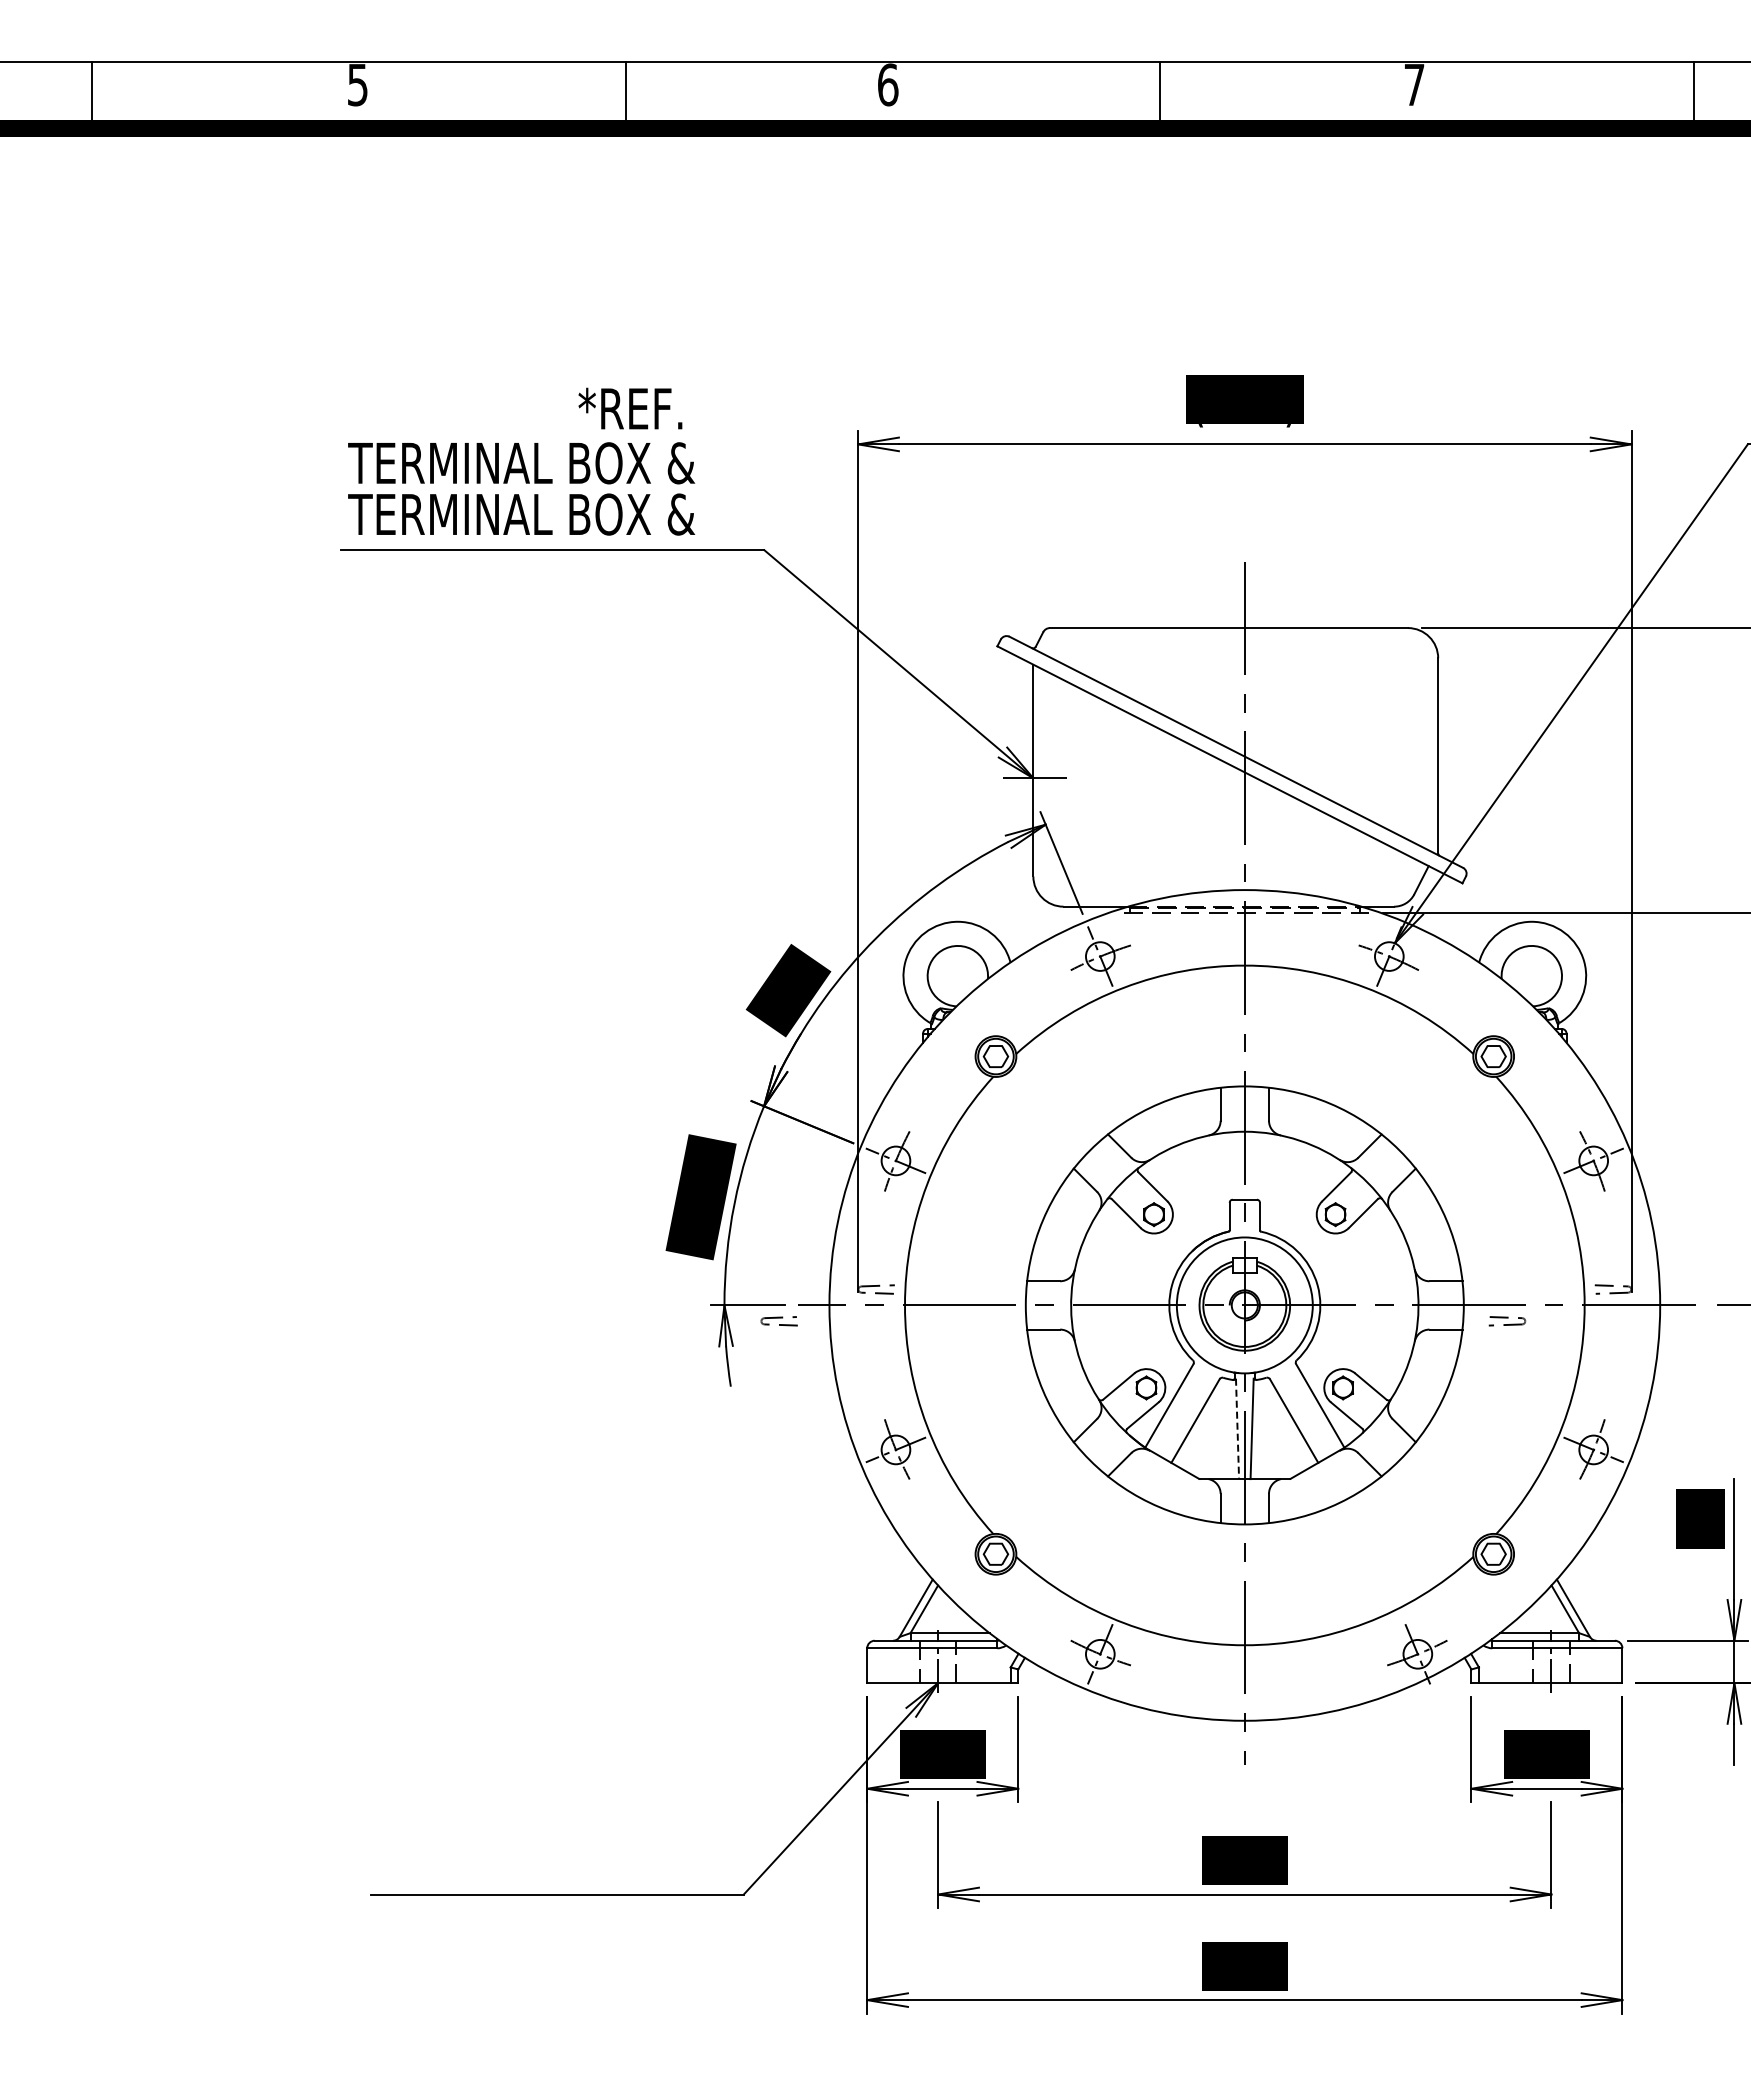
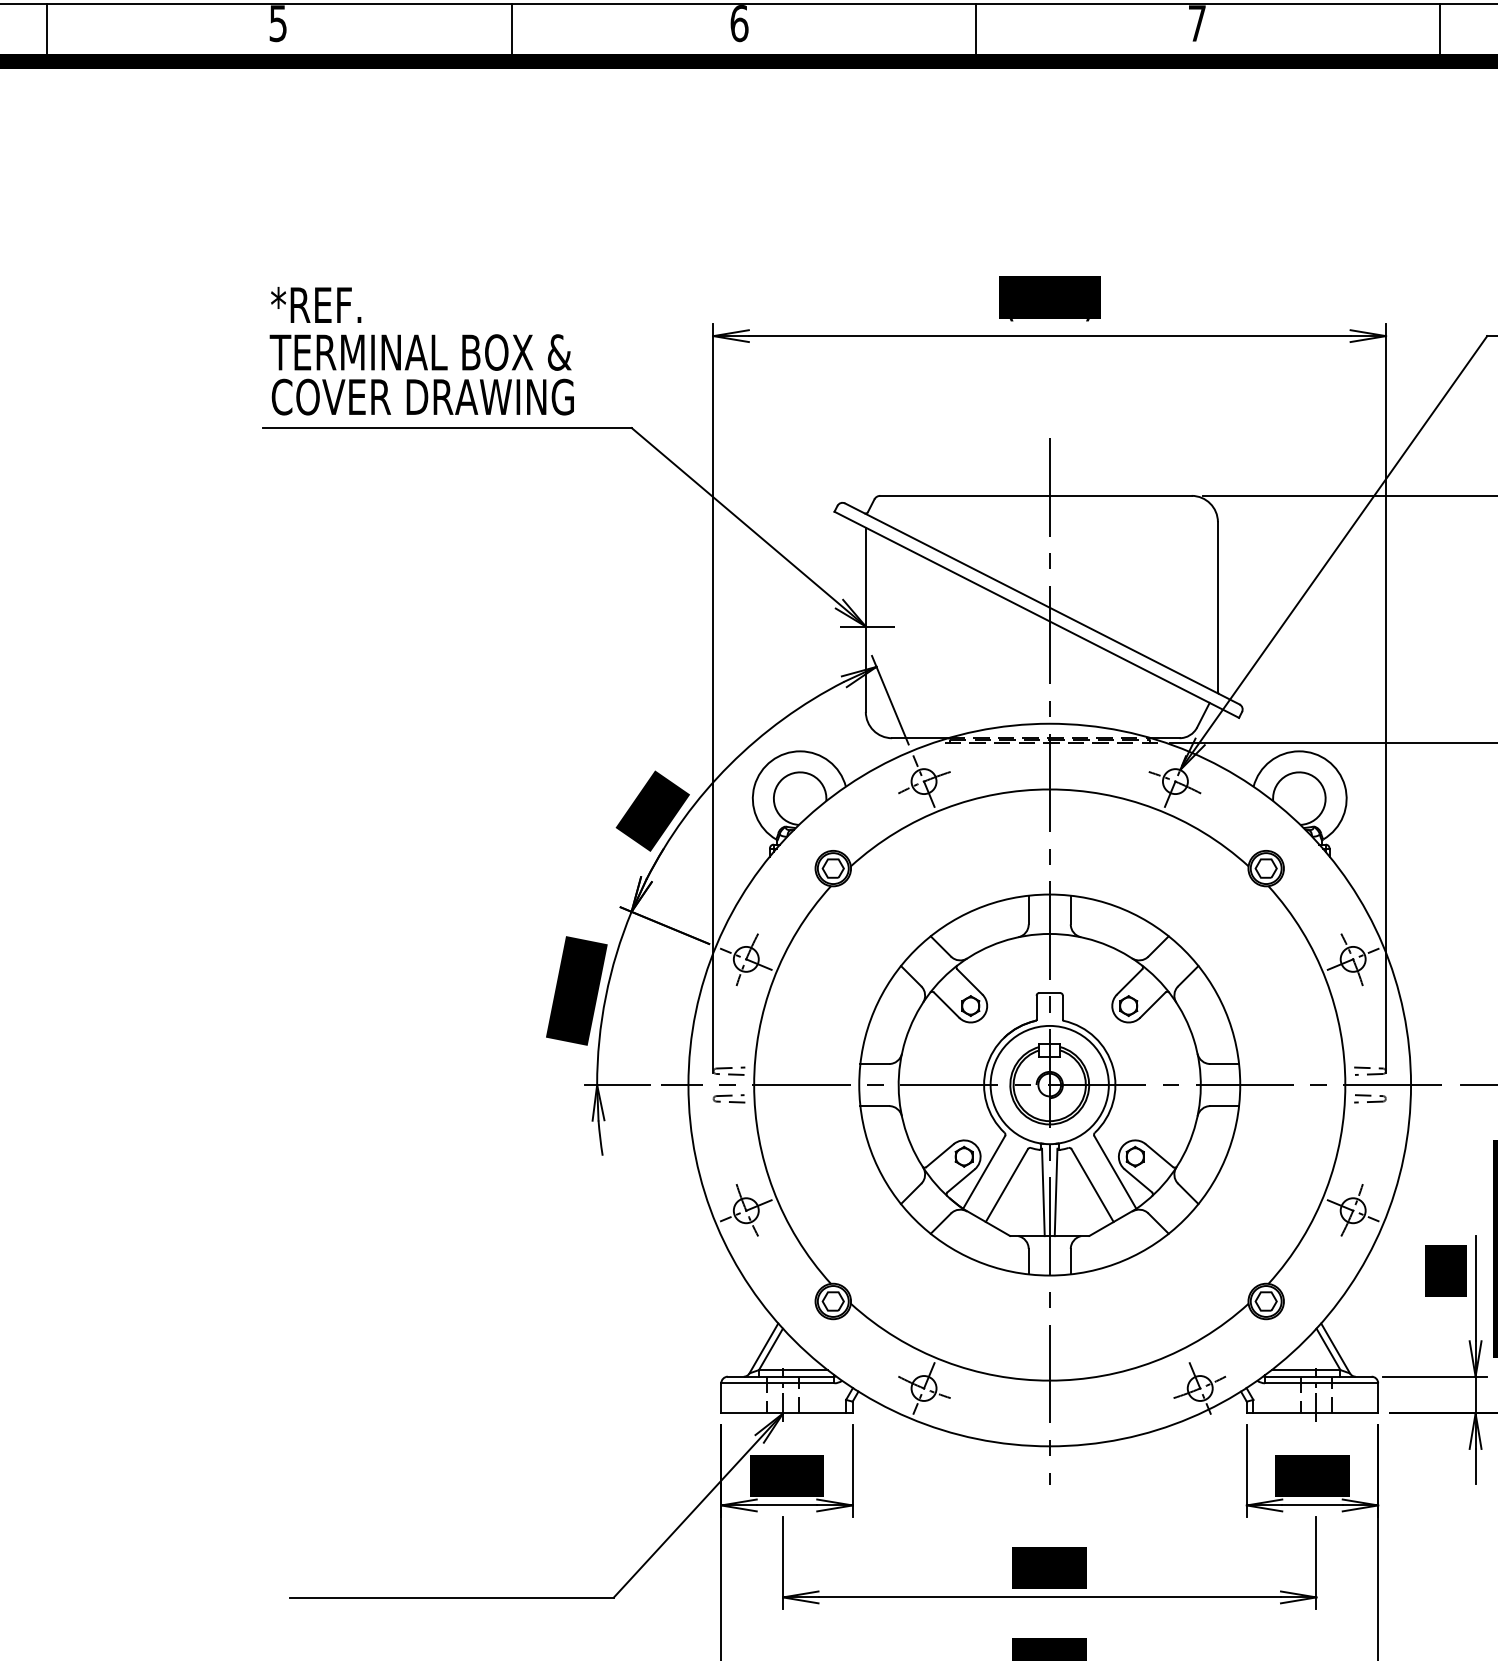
text: (630, 408) -> (316, 304), moved
text: (522, 514) -> (421, 397), TERMINAL BOX & -> COVER DRAWING
part: (778, 1321) -> (728, 1099), moved
part: (1507, 1321) -> (1370, 1099), moved
line: (1237, 1429) -> (1043, 1192), dashed -> solid

